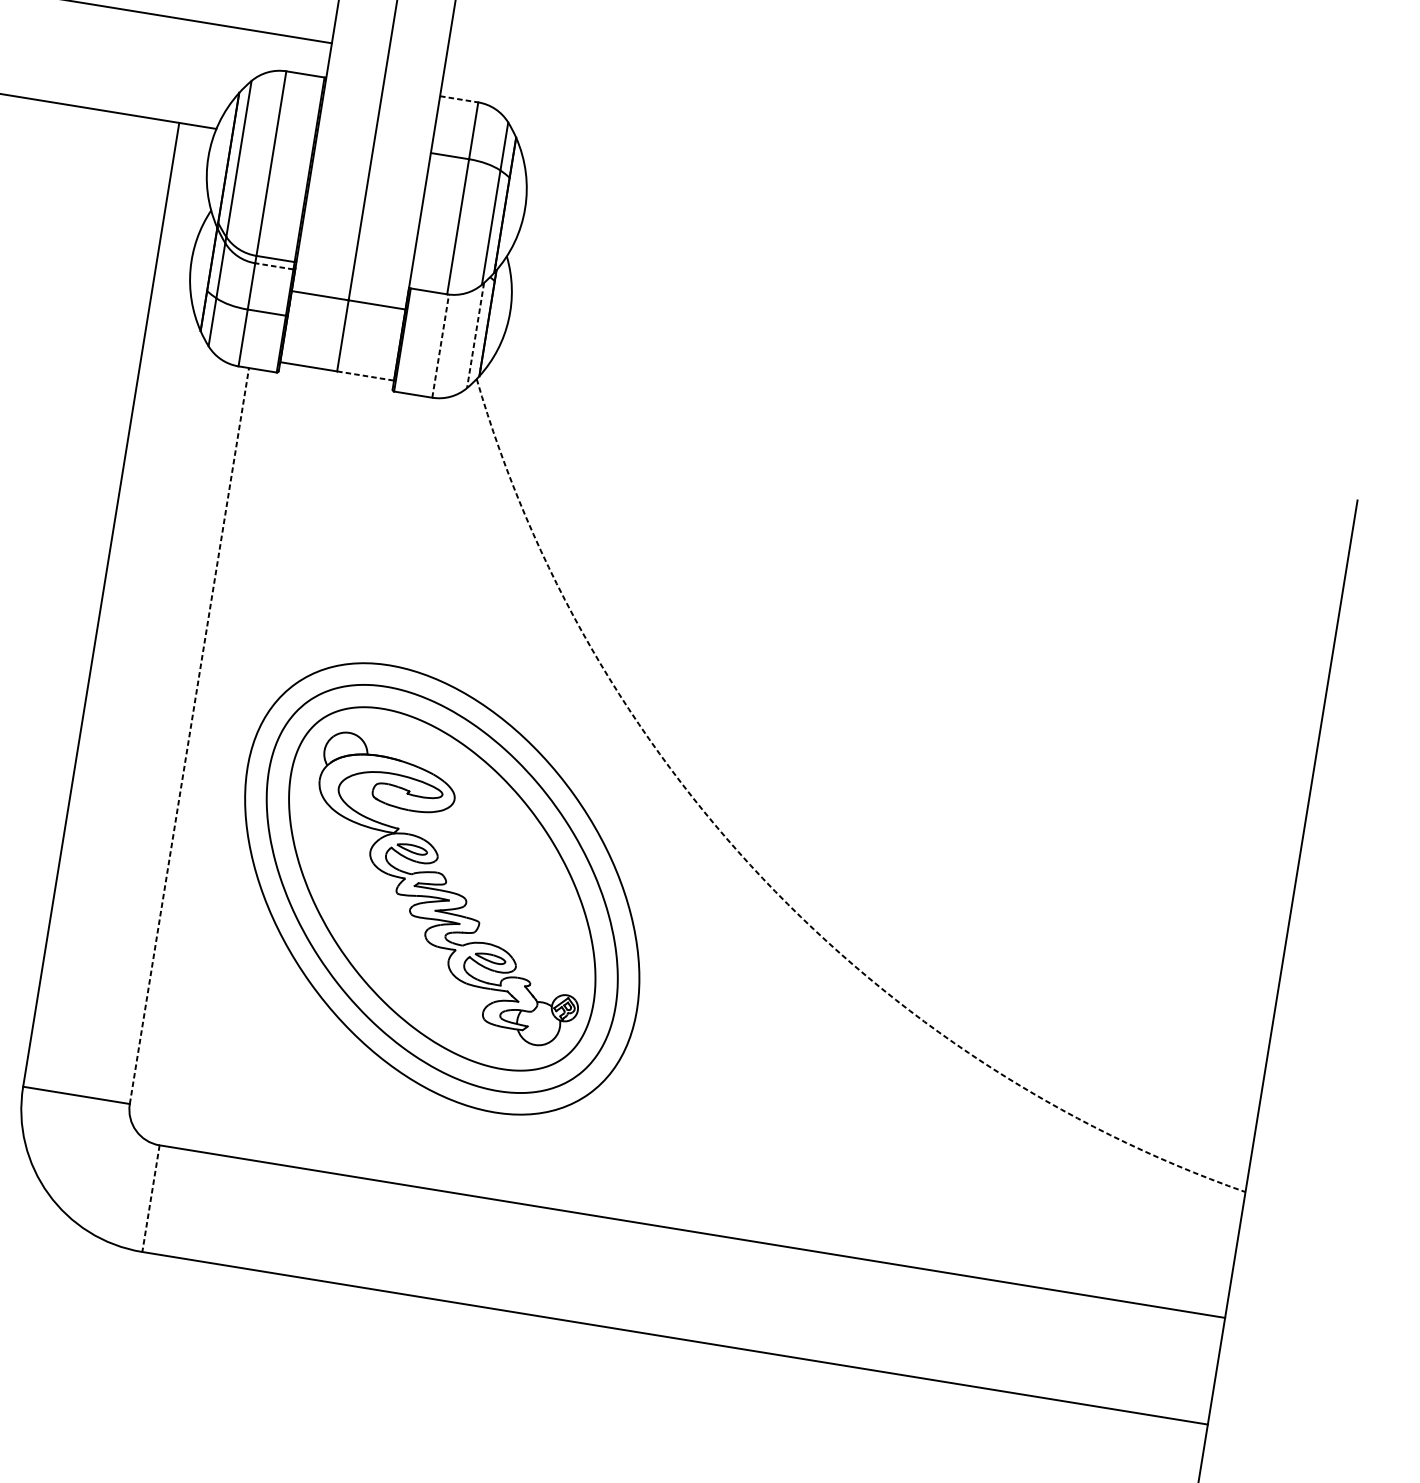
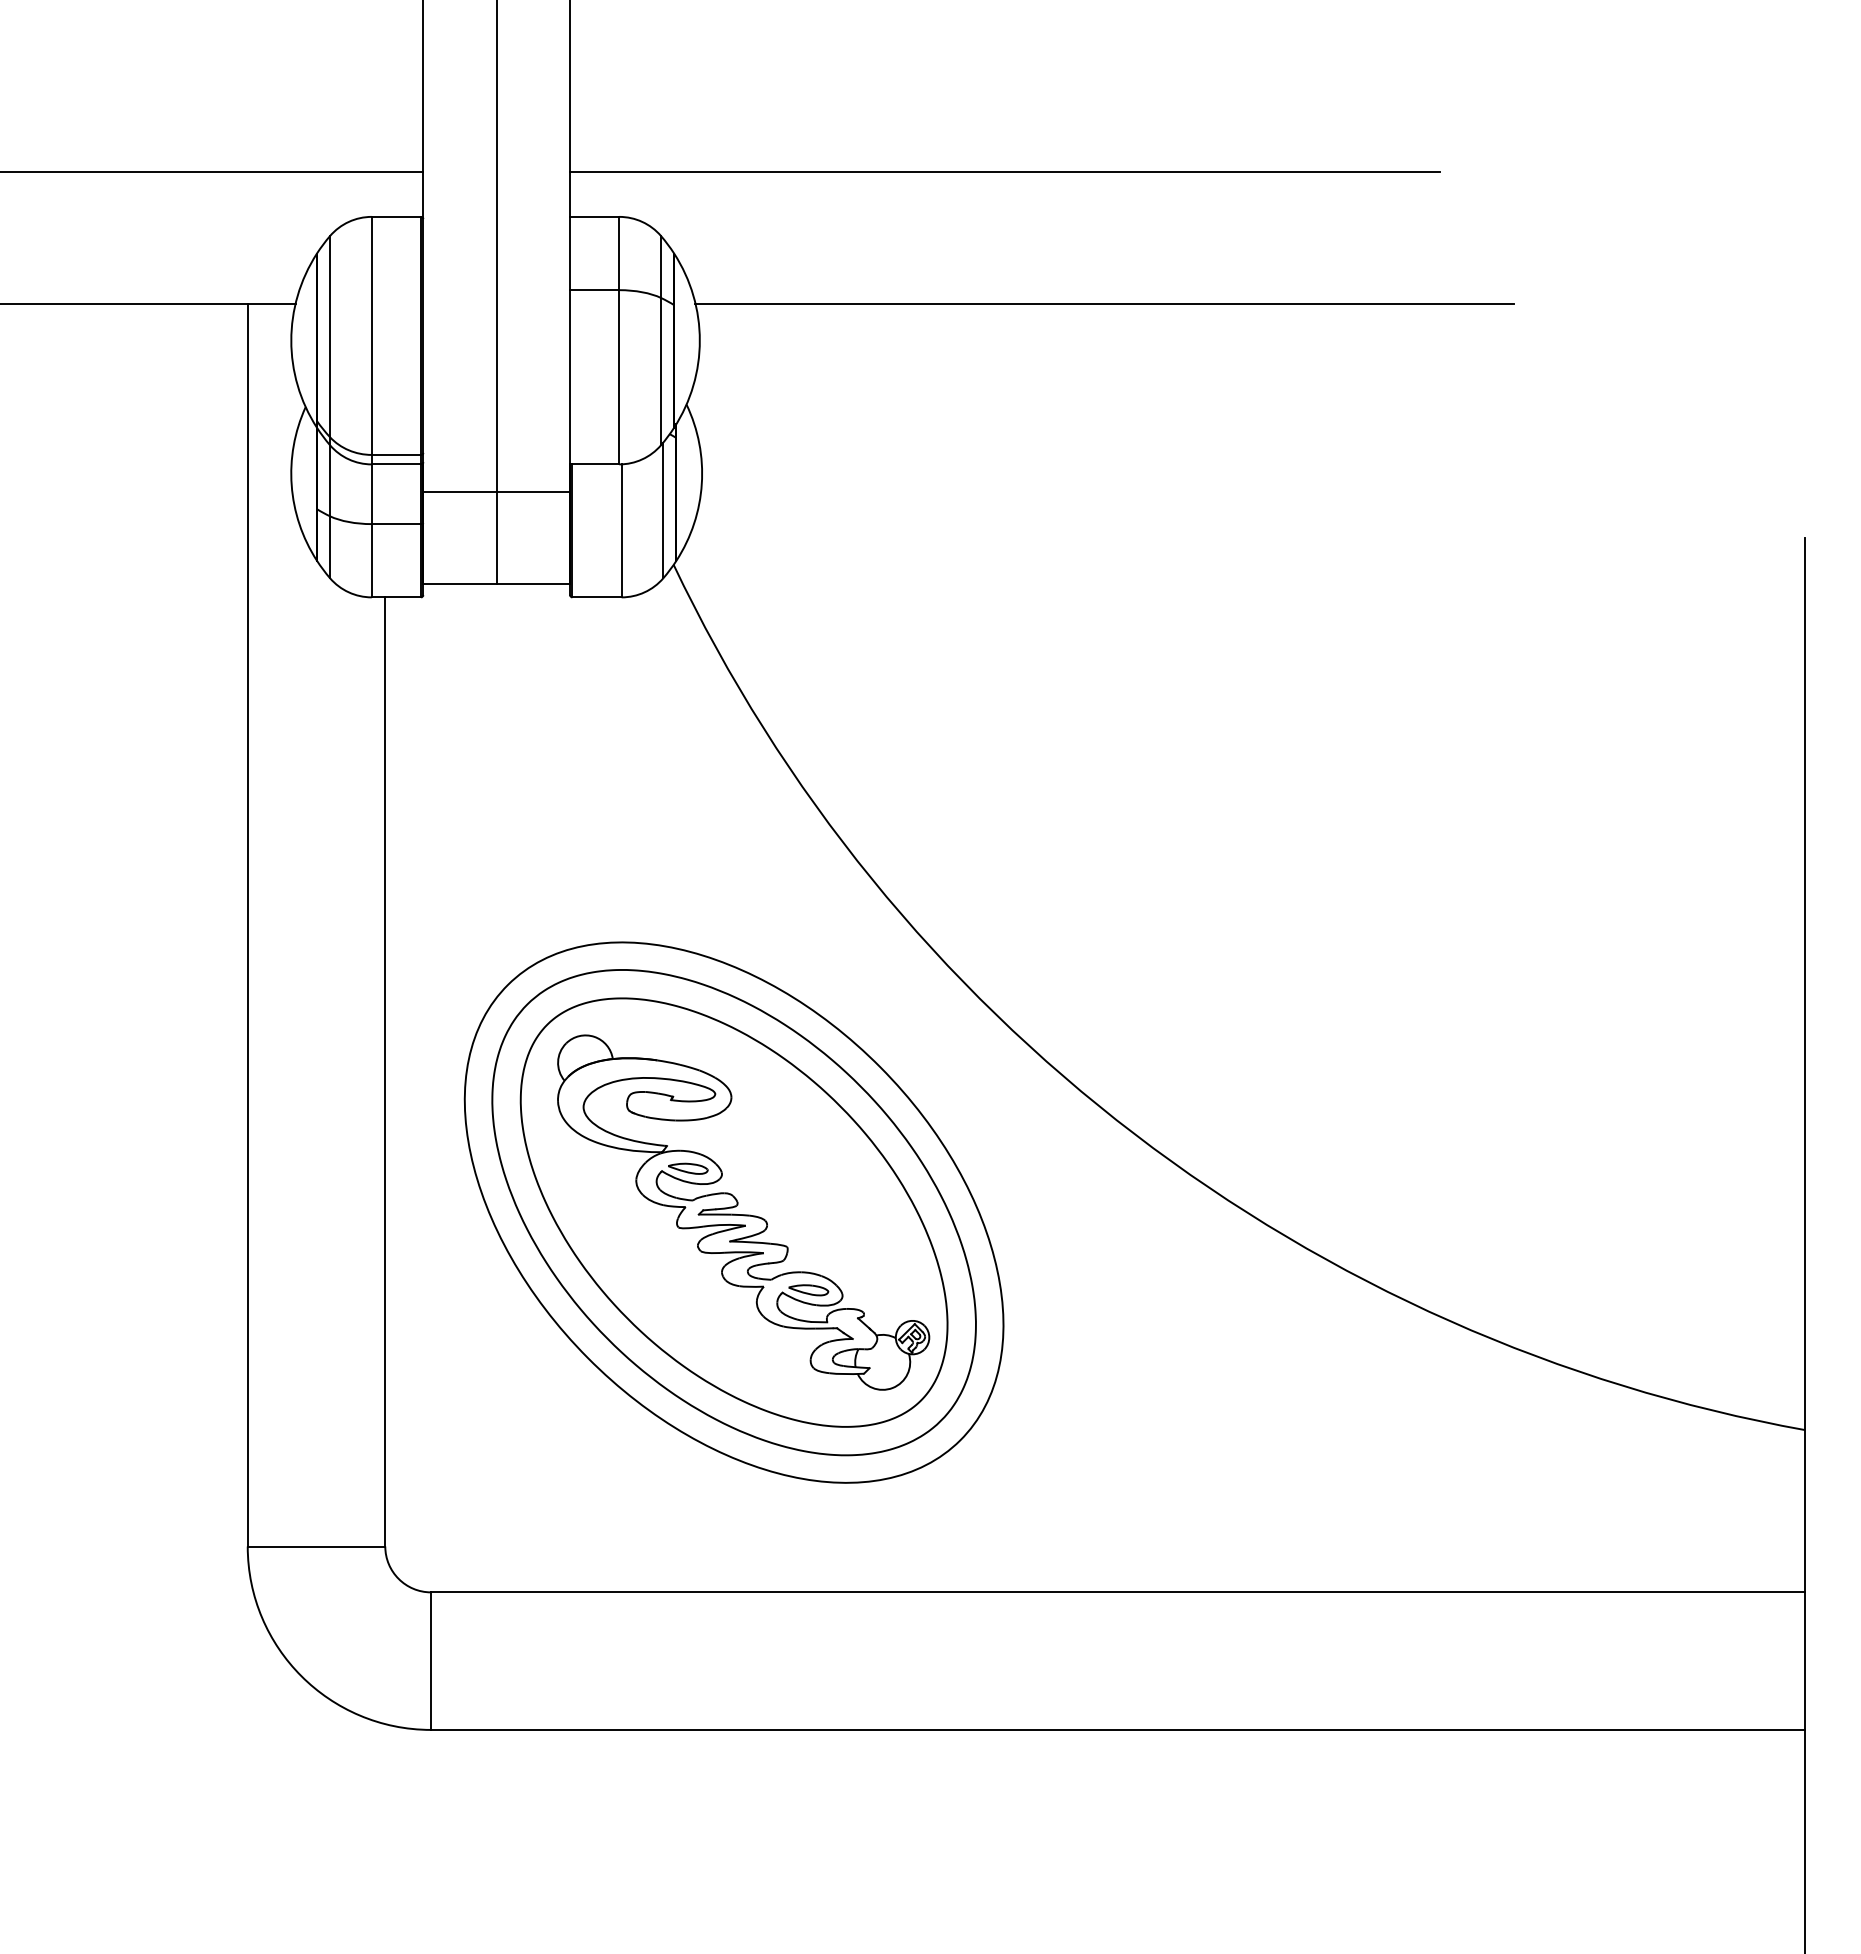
line: (459, 98) -> (594, 216), dashed -> solid
line: (782, 116) -> (1004, 172), added
line: (843, 230) -> (1104, 303), added
line: (274, 266) -> (396, 464), dashed -> solid
line: (475, 335) -> (663, 510), dashed -> solid
line: (440, 345) -> (621, 530), dashed -> solid
line: (365, 375) -> (533, 583), dashed -> solid
line: (189, 735) -> (385, 1071), dashed -> solid
arc: (762, 878) -> (1134, 1134), dashed -> solid
line: (151, 1198) -> (431, 1661), dashed -> solid

